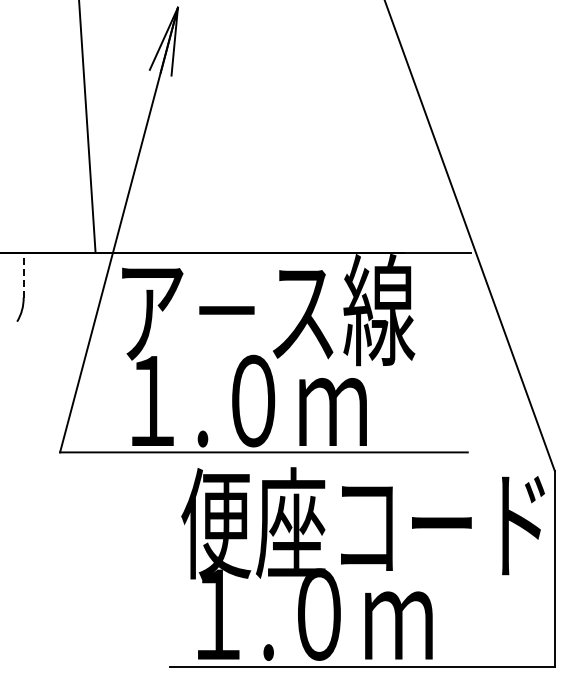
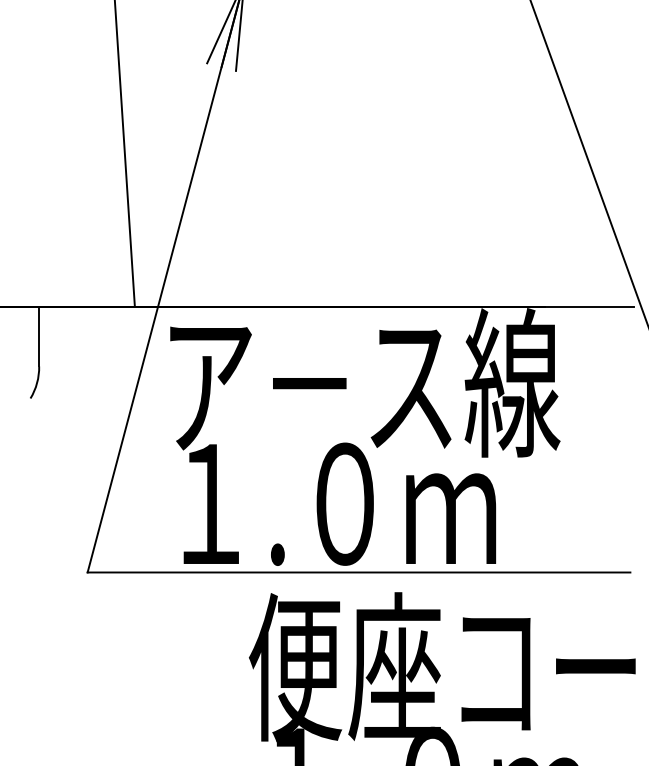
line: (23, 274) -> (38, 335), dashed -> solid

